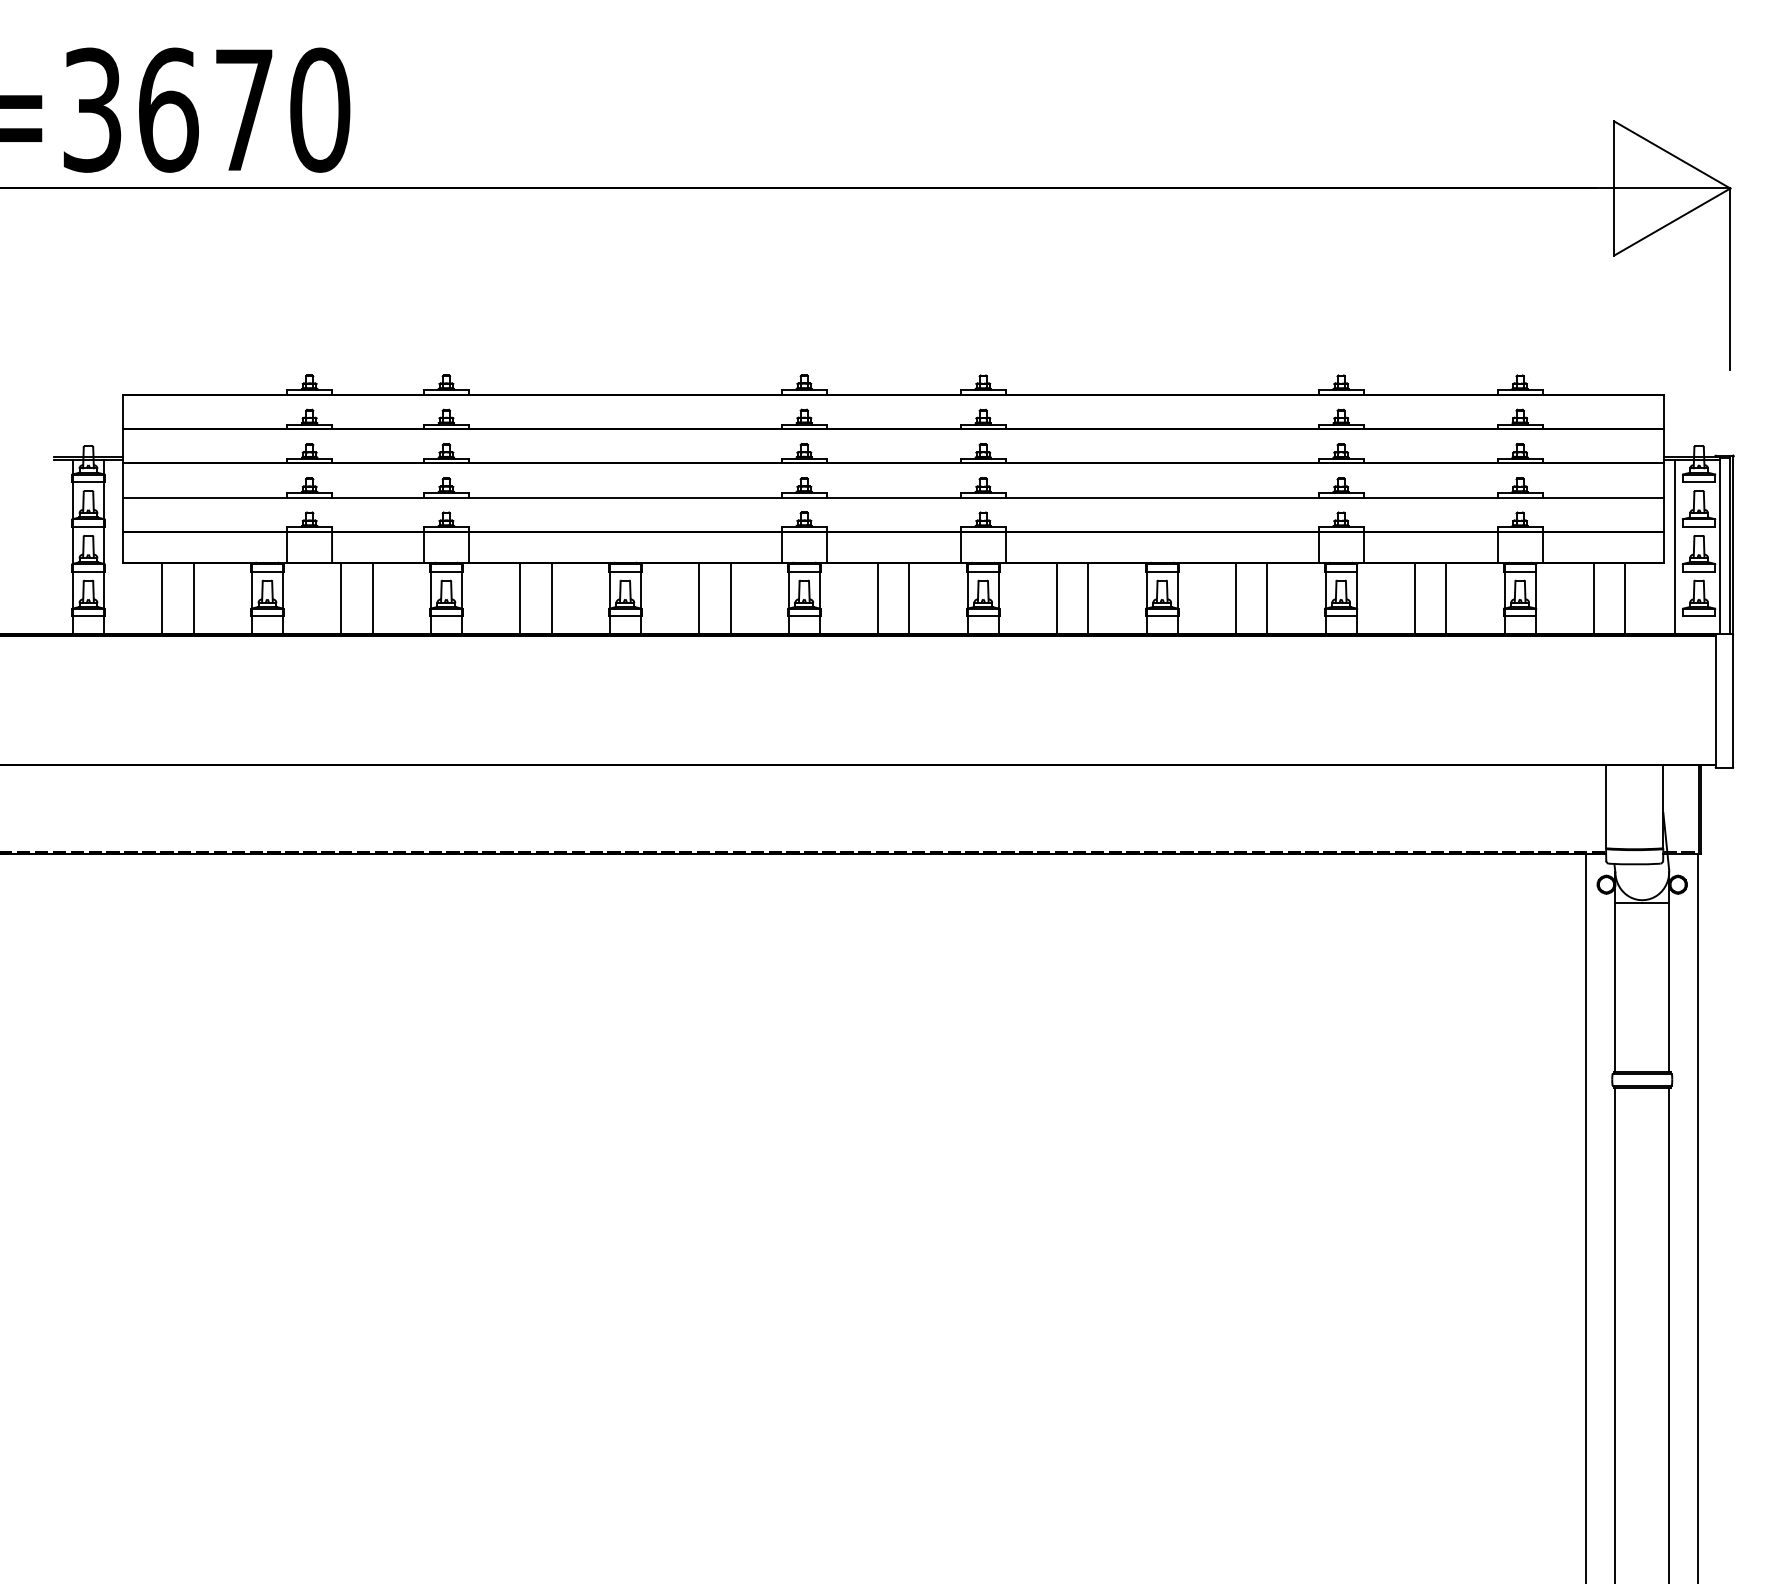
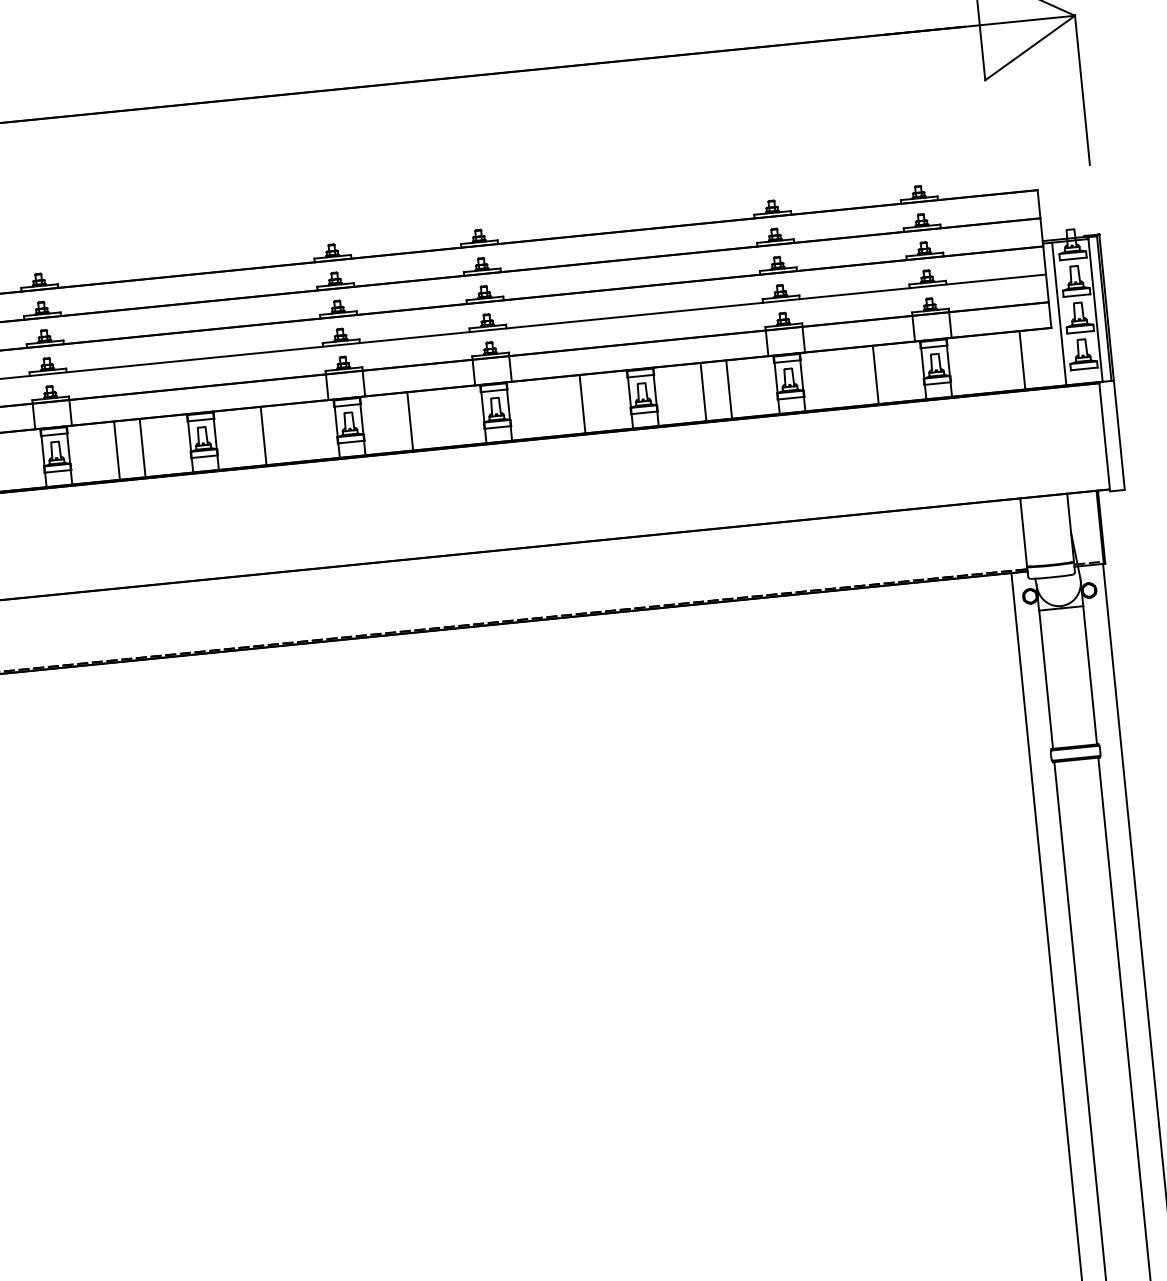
line: (730, 598) -> (289, 433), removed
line: (909, 598) -> (435, 418), removed
line: (1057, 598) -> (557, 406), removed
line: (1415, 598) -> (850, 377), removed
line: (1593, 598) -> (996, 362), removed

